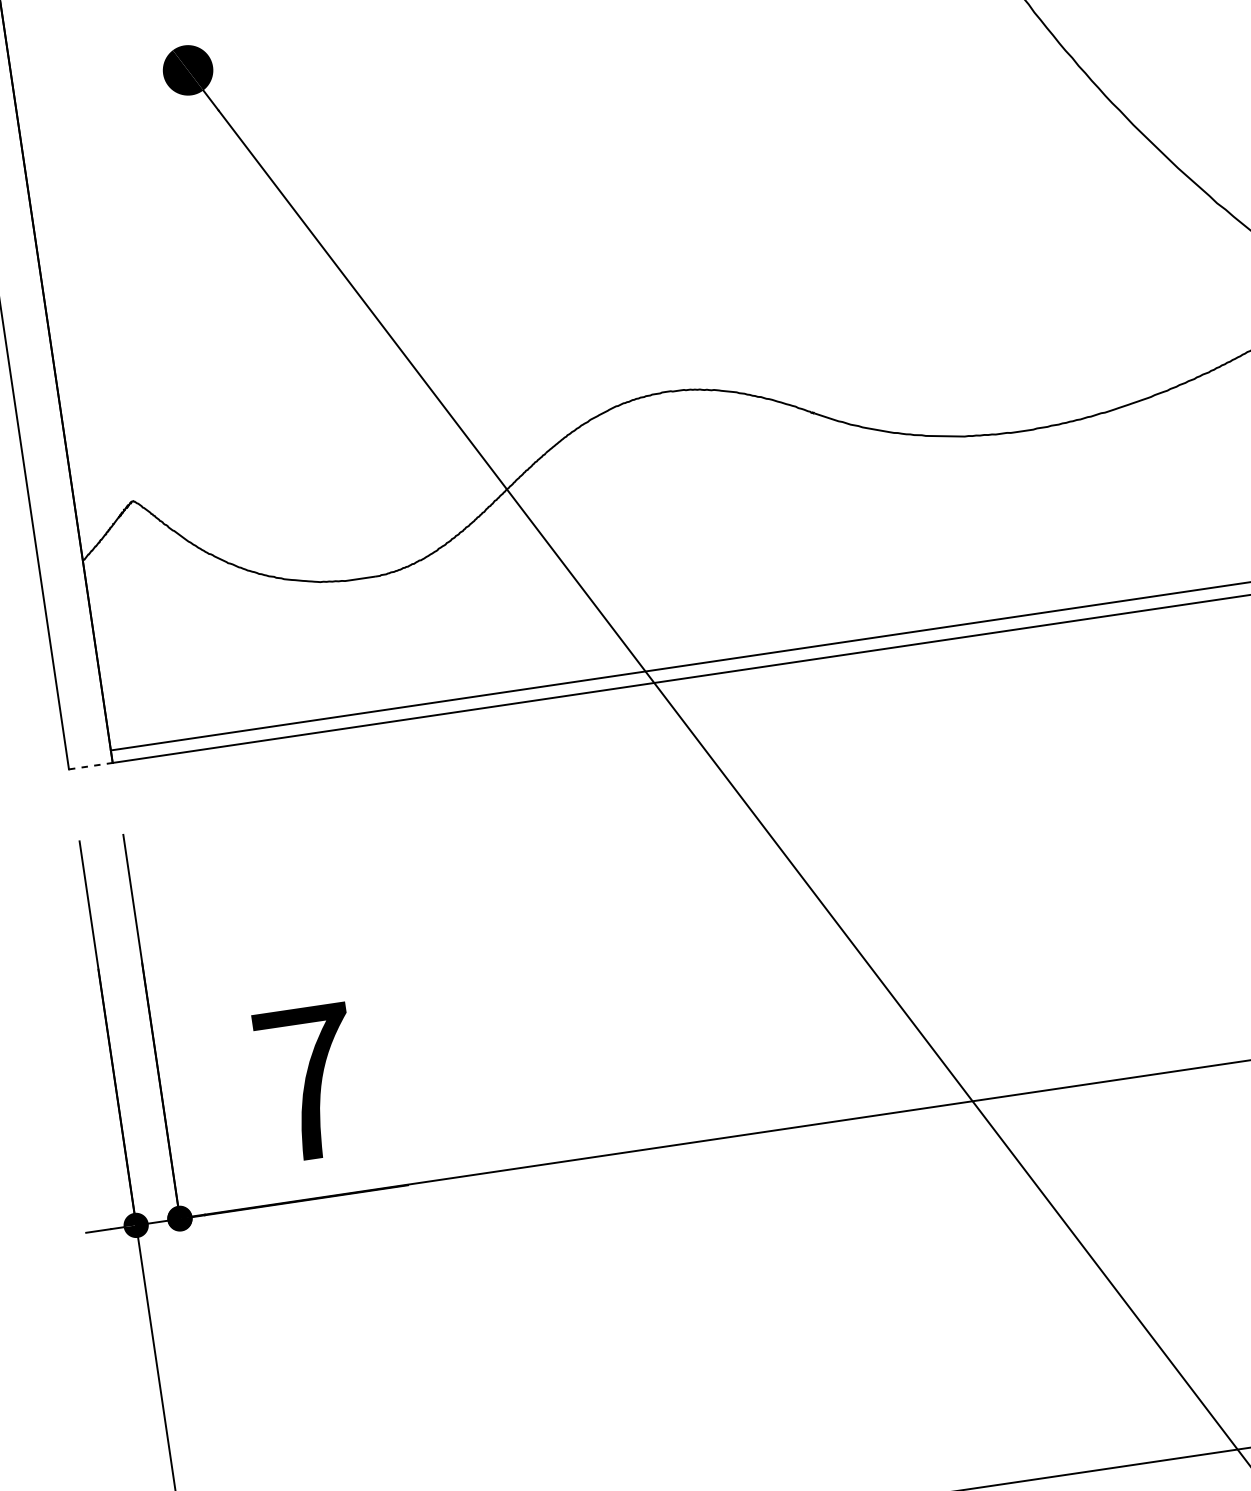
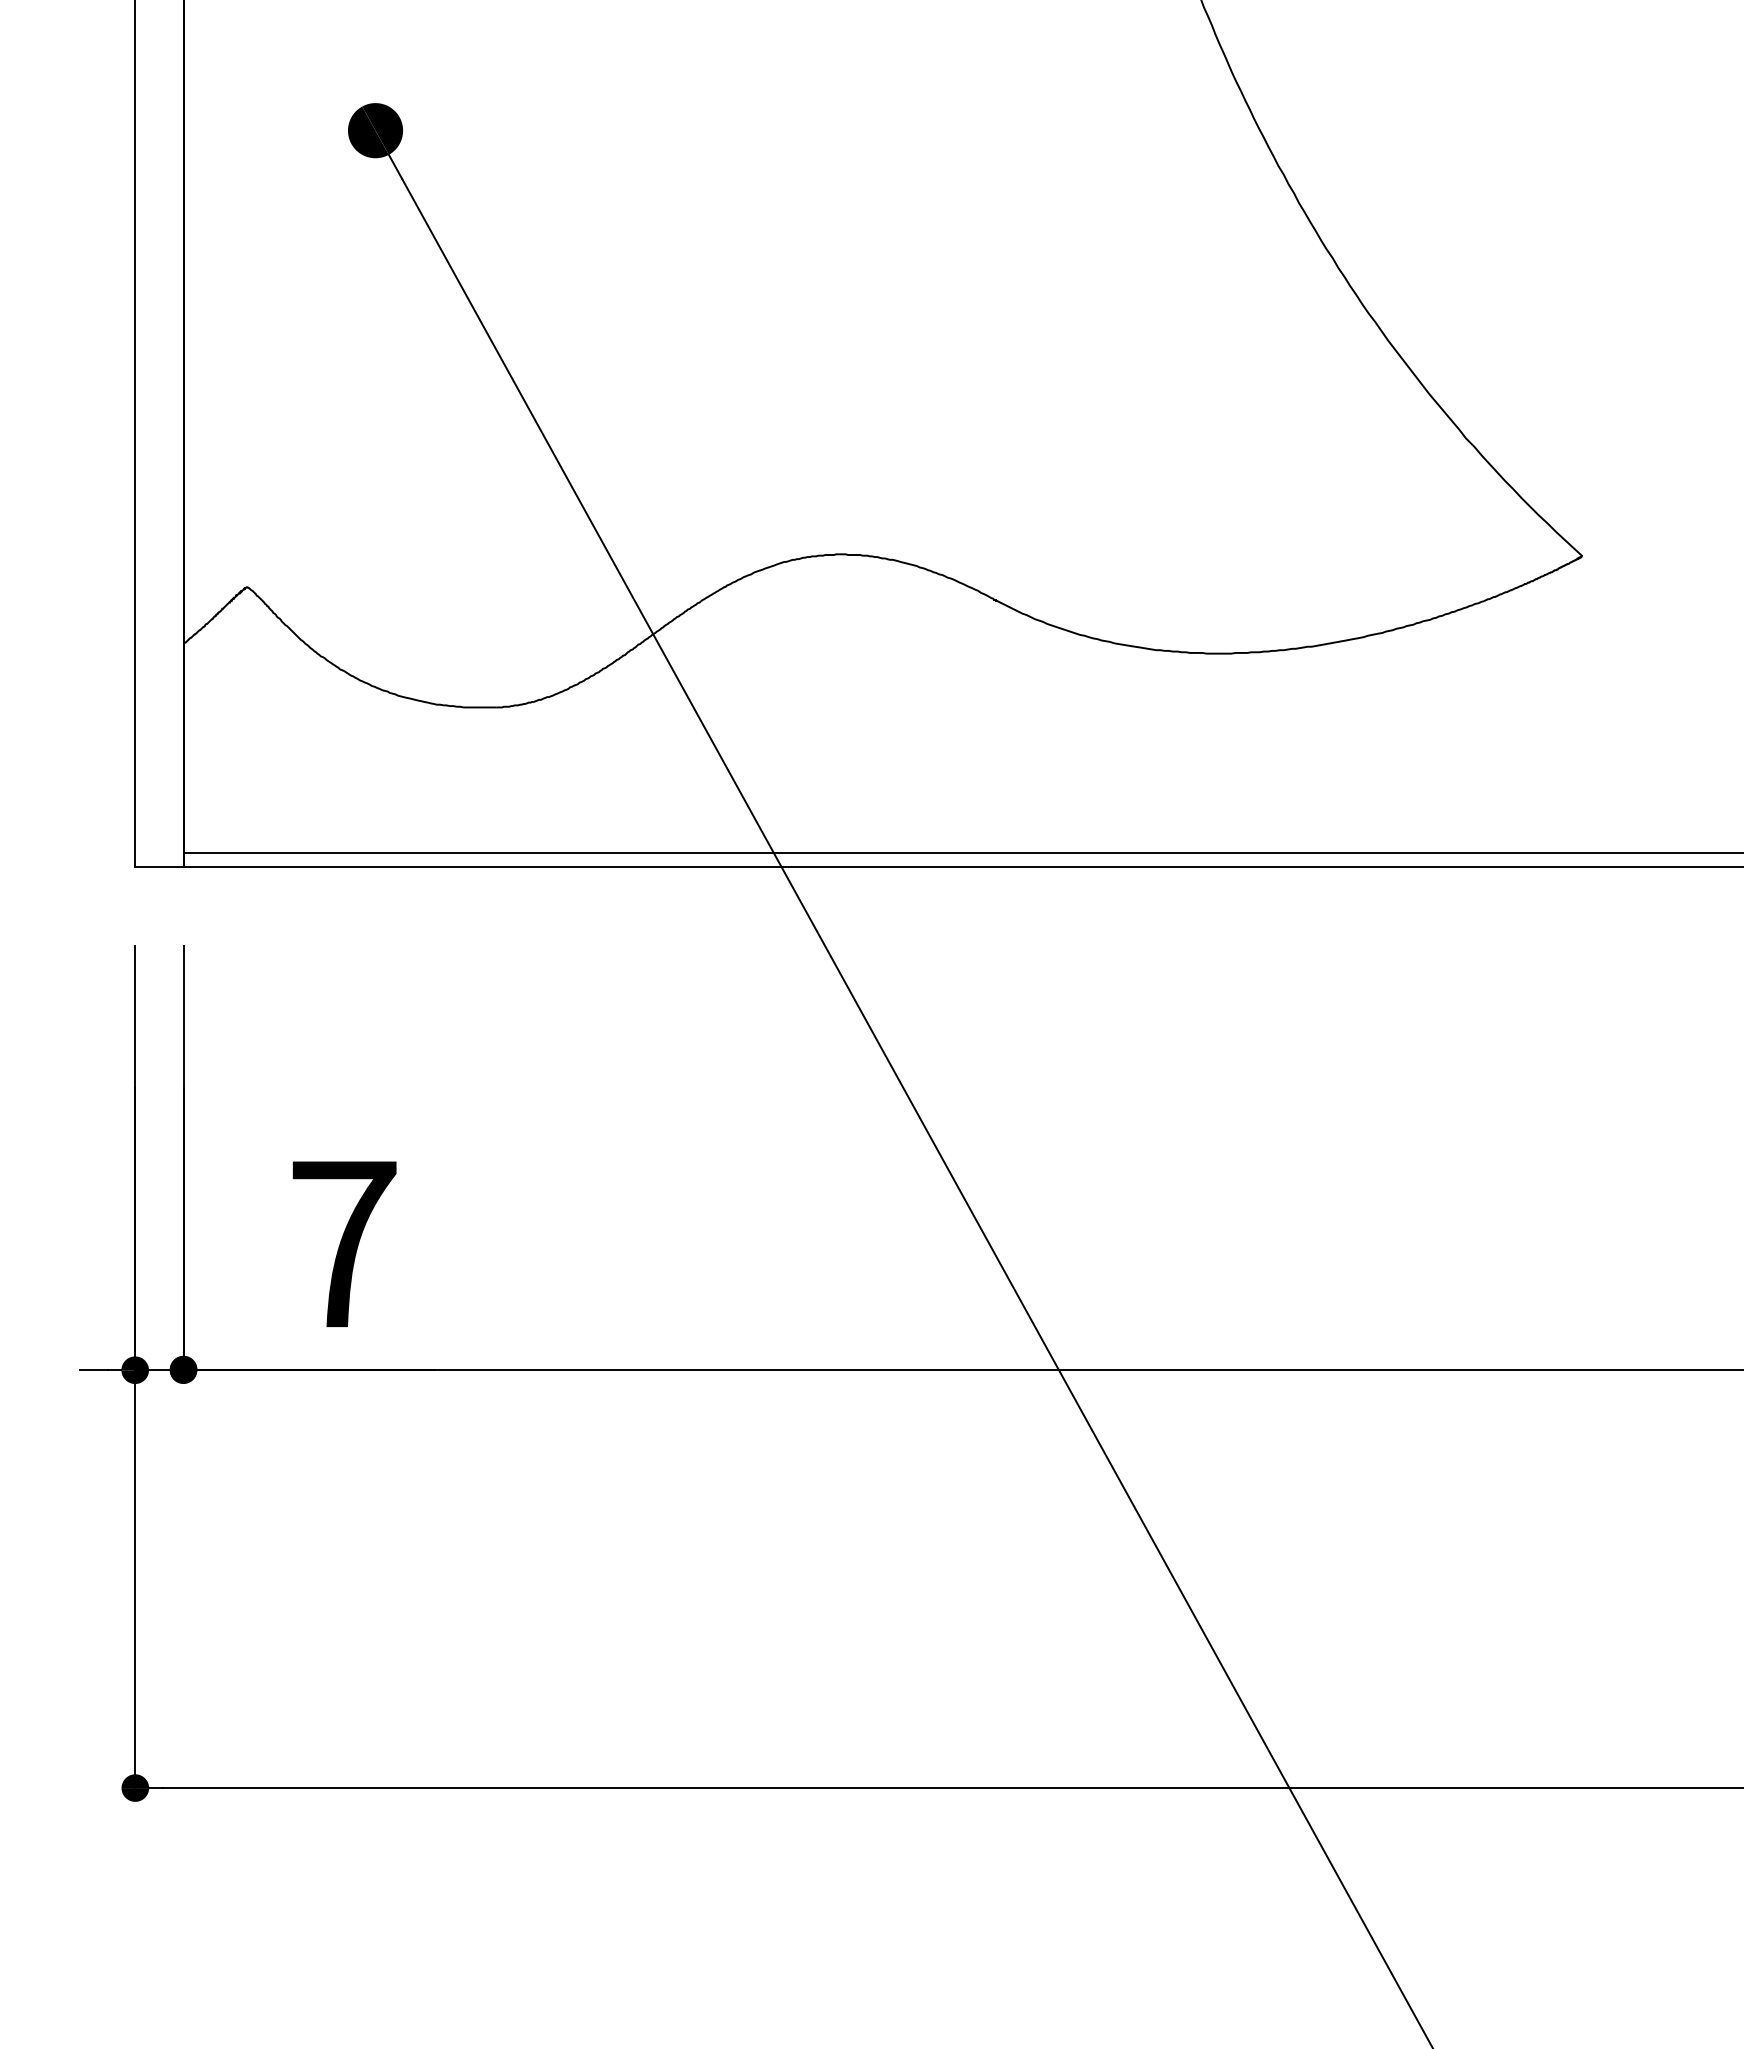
line: (90, 765) -> (159, 866), dashed -> solid

